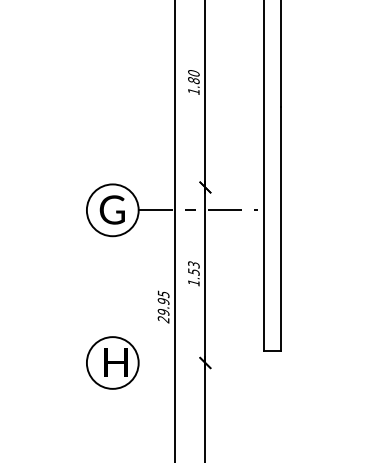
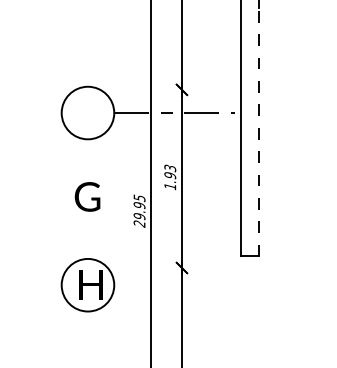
text: (111, 209) -> (86, 196), moved
line: (281, 228) -> (259, 131), solid -> dashed
text: (193, 271) -> (169, 175), 1.53 -> 1.93
part: (112, 362) -> (87, 284), moved

